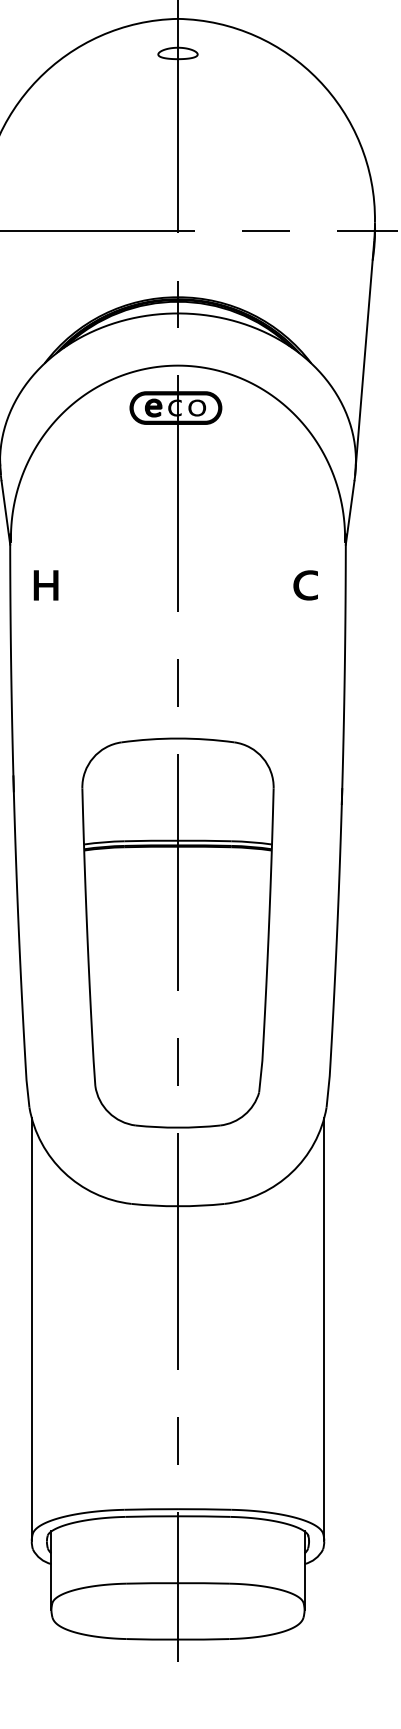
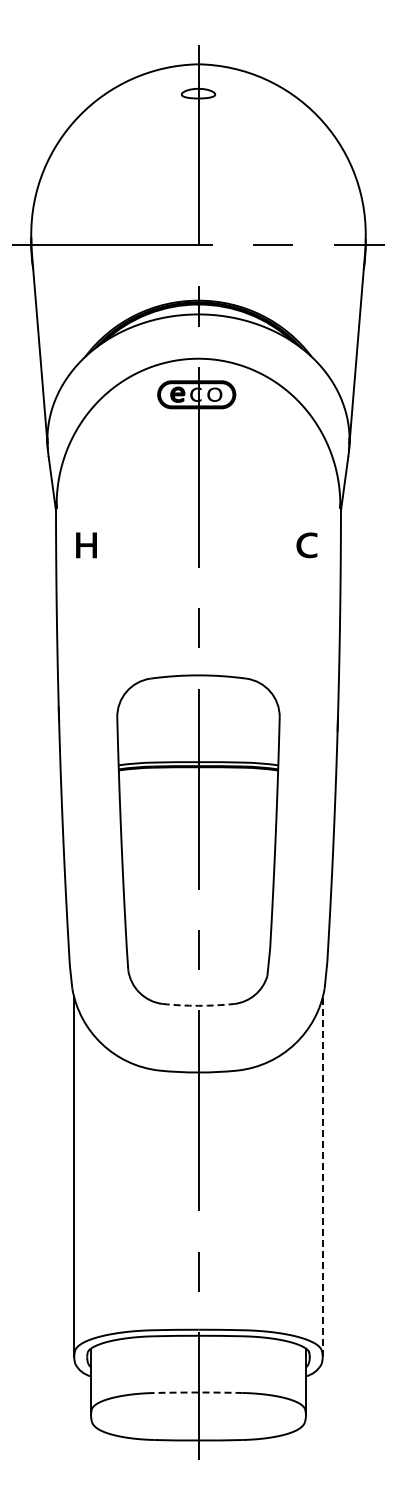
arc: (178, 1127) -> (198, 1005), solid -> dashed
line: (324, 1329) -> (322, 1177), solid -> dashed
arc: (178, 1583) -> (198, 1392), solid -> dashed

